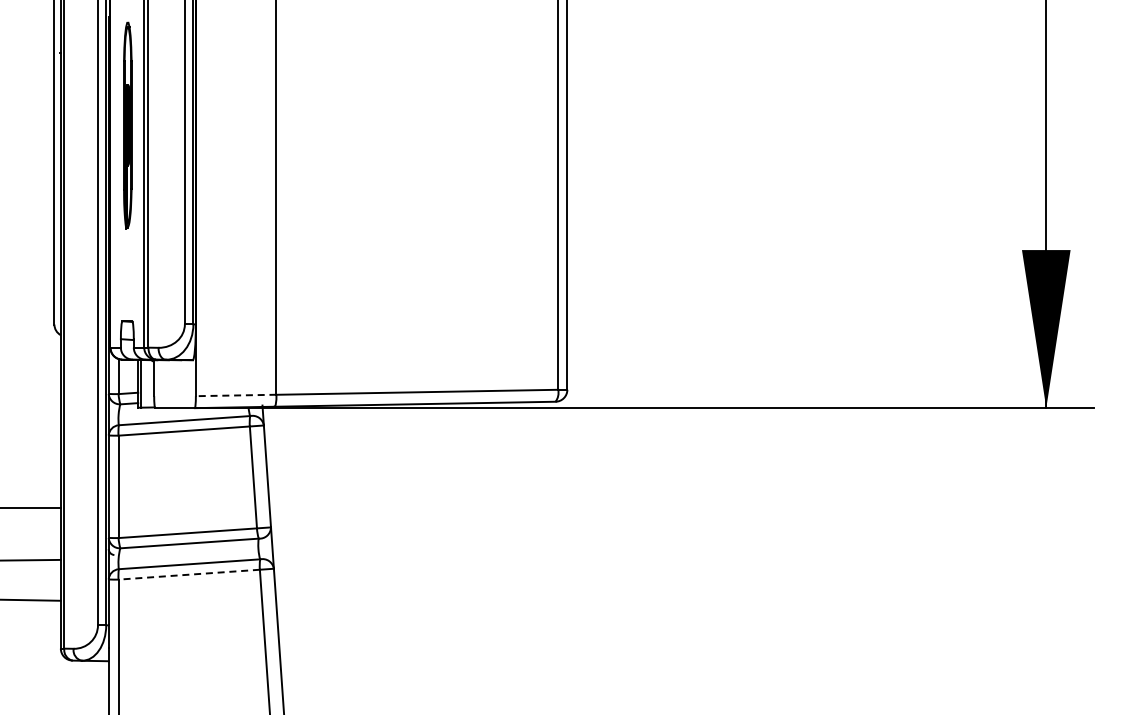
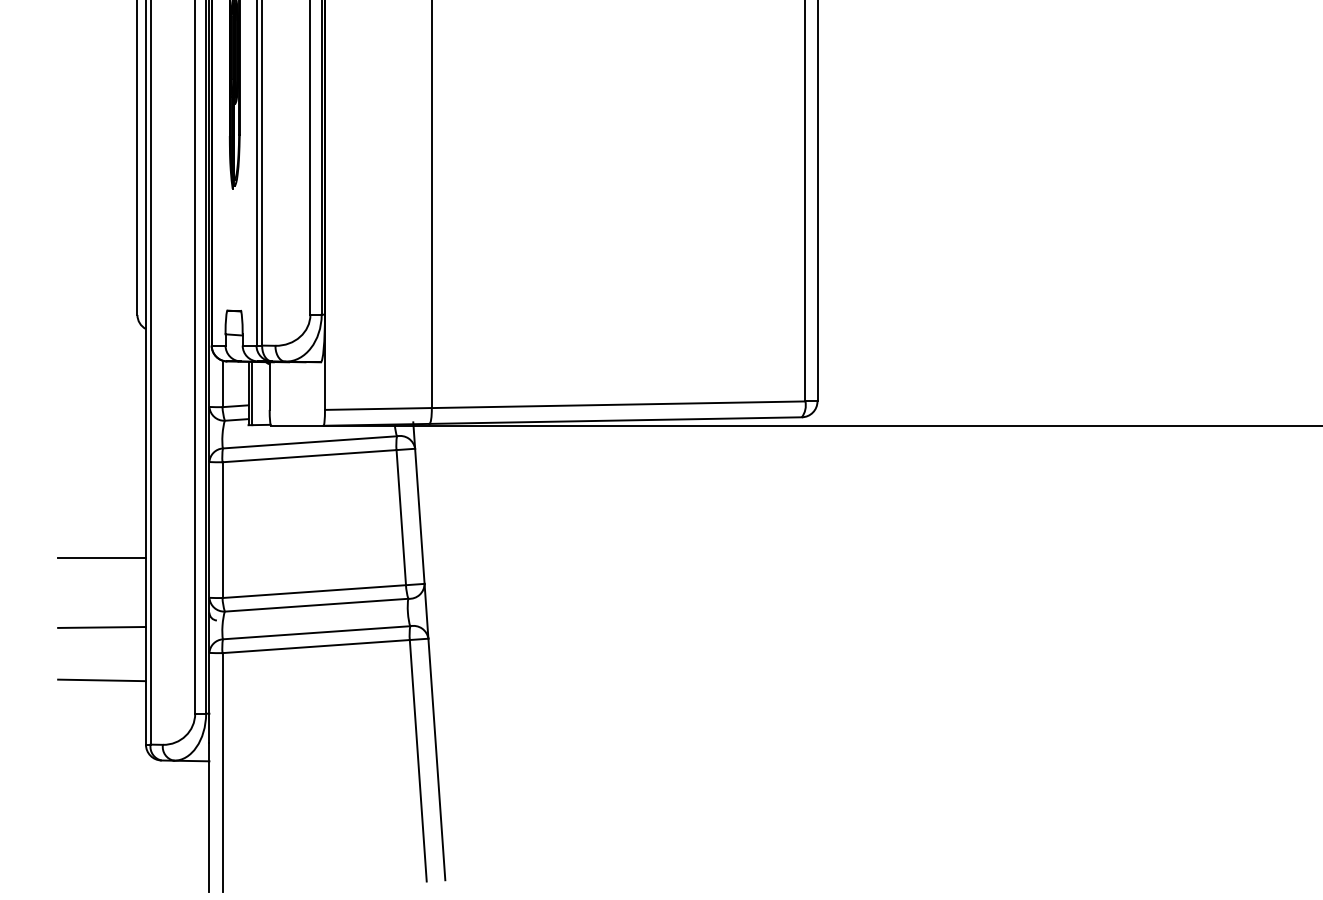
line: (235, 395) -> (377, 409), dashed -> solid
line: (189, 574) -> (316, 646), dashed -> solid

